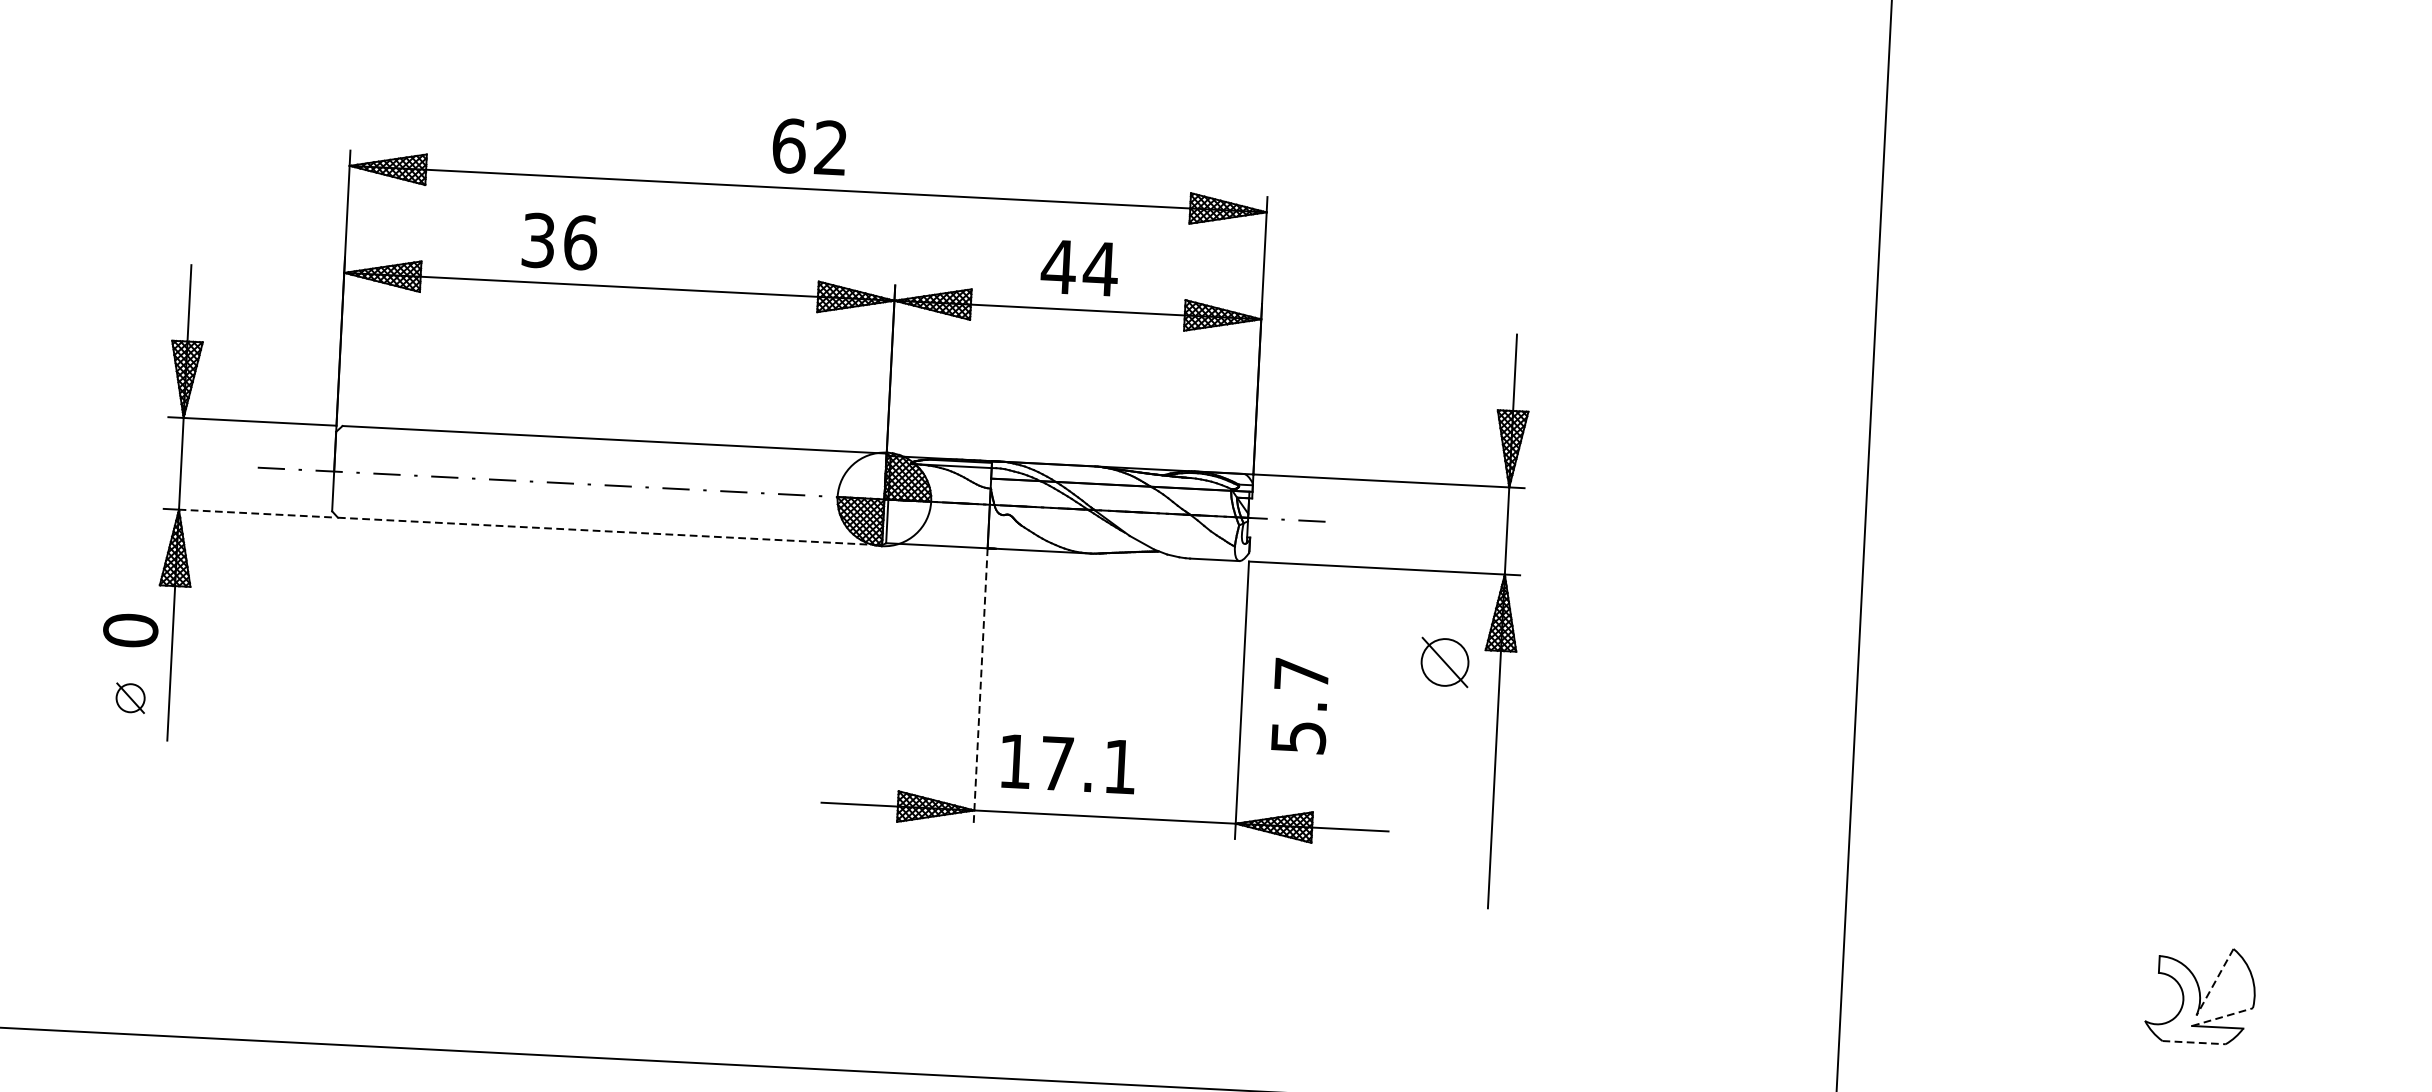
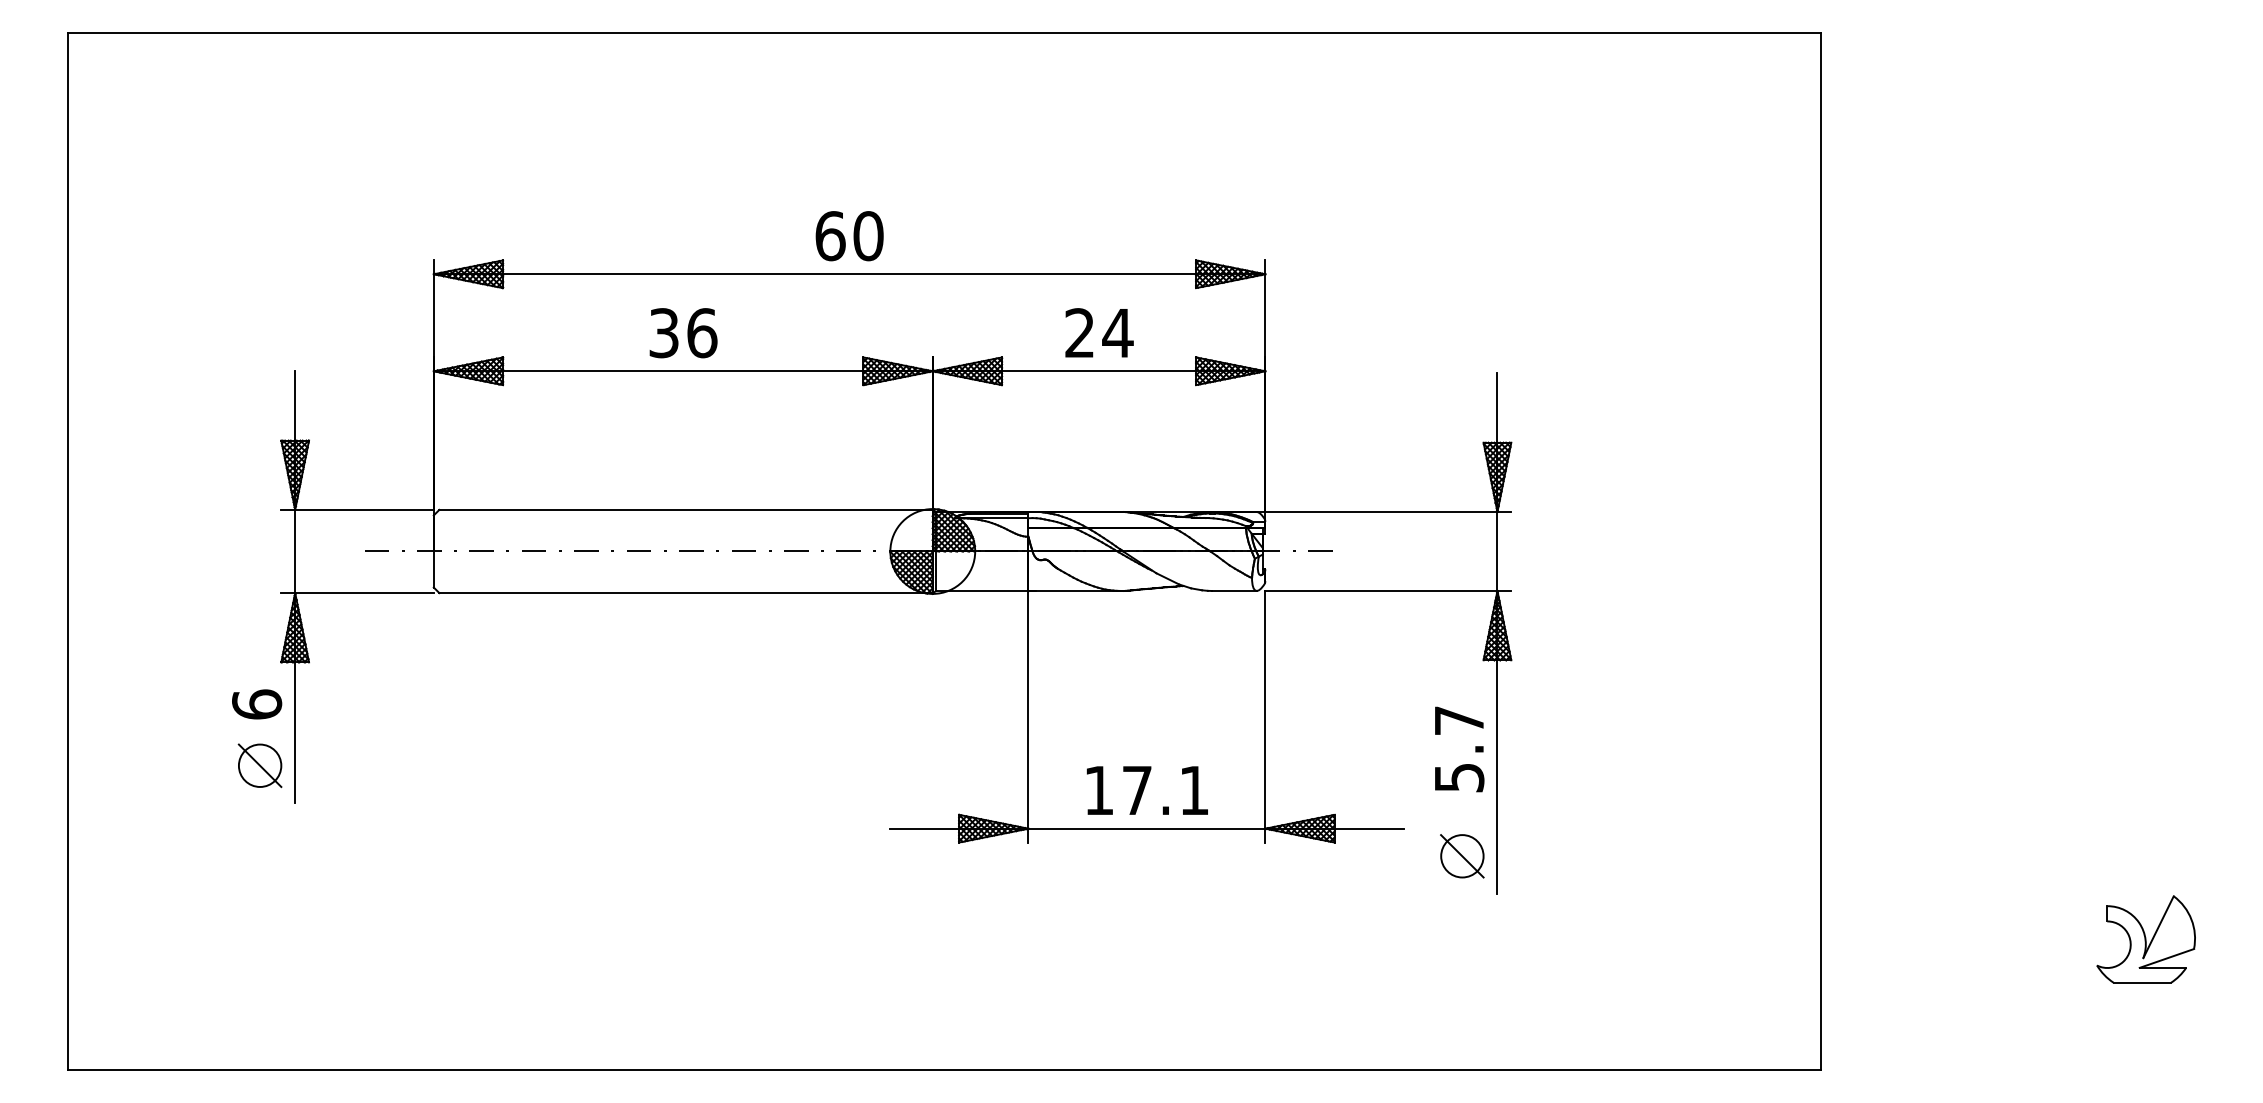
text: (831, 148) -> (868, 236), 62 -> 60
text: (559, 242) -> (683, 333), moved
text: (1058, 266) -> (1079, 332), 44 -> 24
line: (255, 514) -> (364, 593), dashed -> solid
line: (610, 531) -> (686, 593), dashed -> solid
text: (131, 630) -> (257, 704), 0 -> 6
part: (1445, 662) -> (1462, 856), moved
line: (980, 686) -> (1028, 716), dashed -> solid
part: (130, 697) -> (259, 765), size x1.67
text: (1300, 706) -> (1459, 749), moved
text: (1067, 764) -> (1146, 790), moved
line: (2214, 982) -> (2158, 927), dashed -> solid
line: (2222, 1017) -> (2166, 958), dashed -> solid
line: (2194, 1042) -> (2142, 982), dashed -> solid

